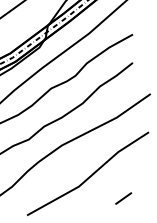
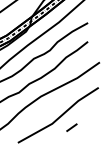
line: (123, 198) -> (71, 127), moved

